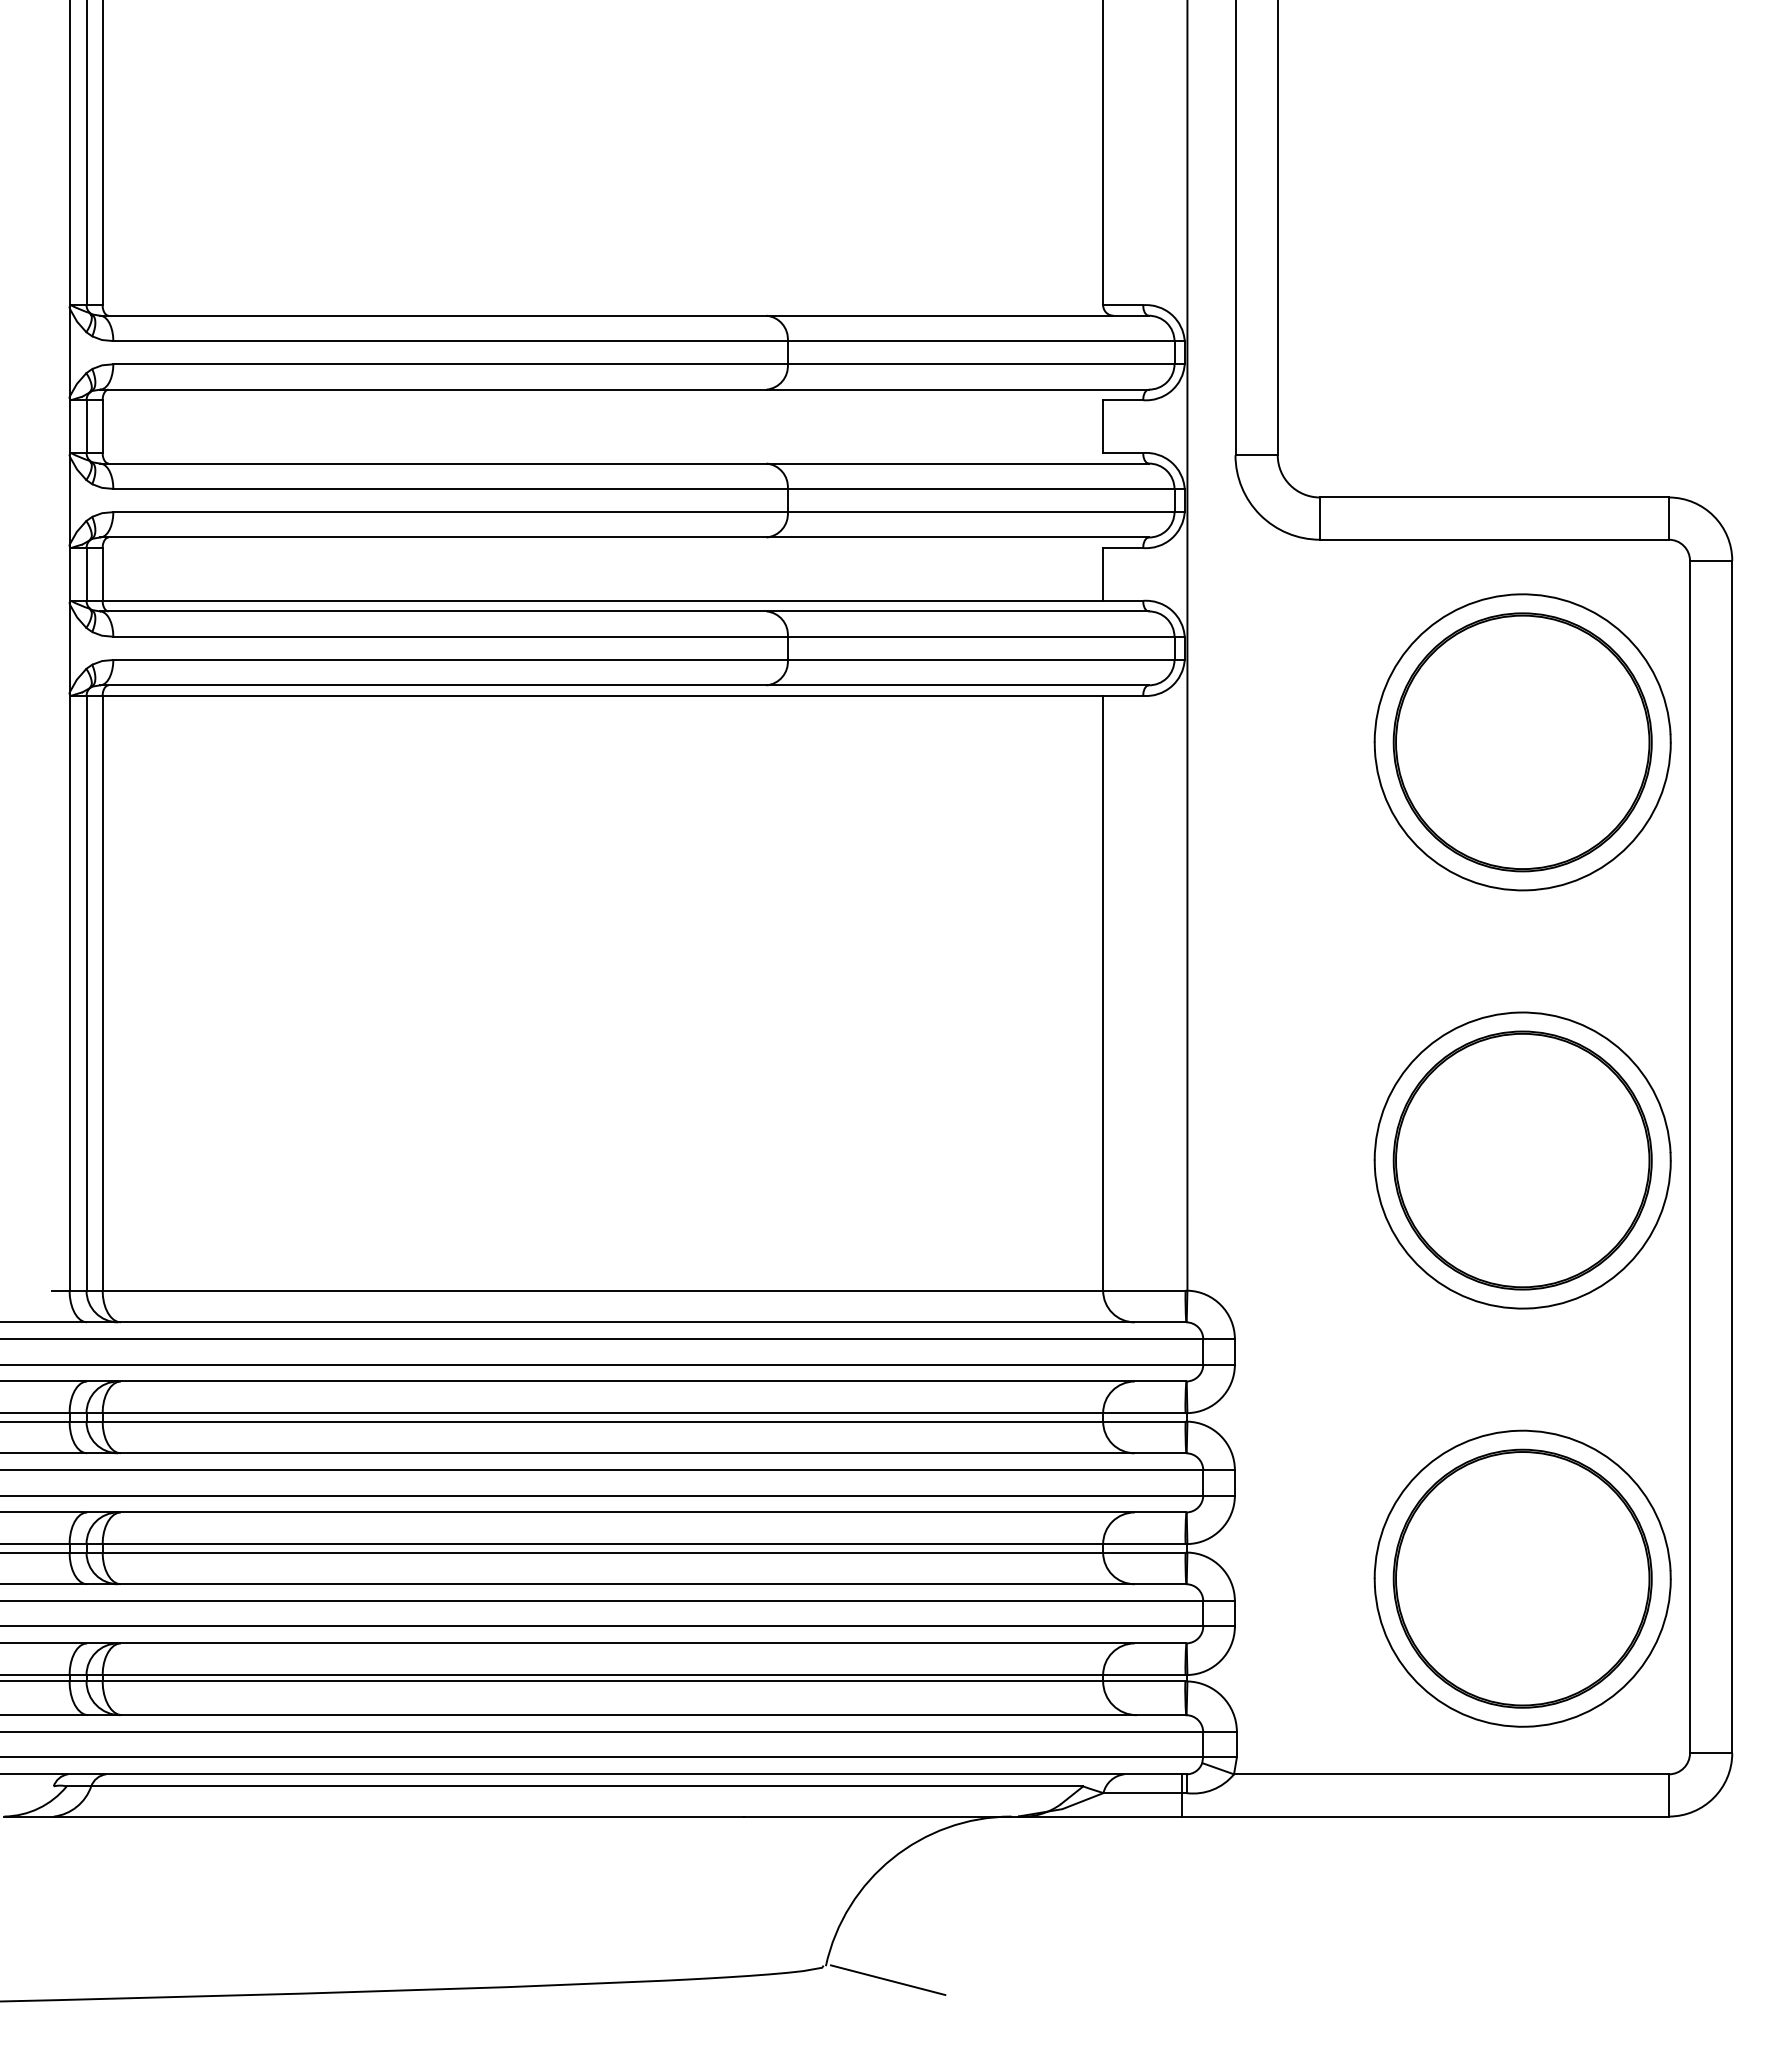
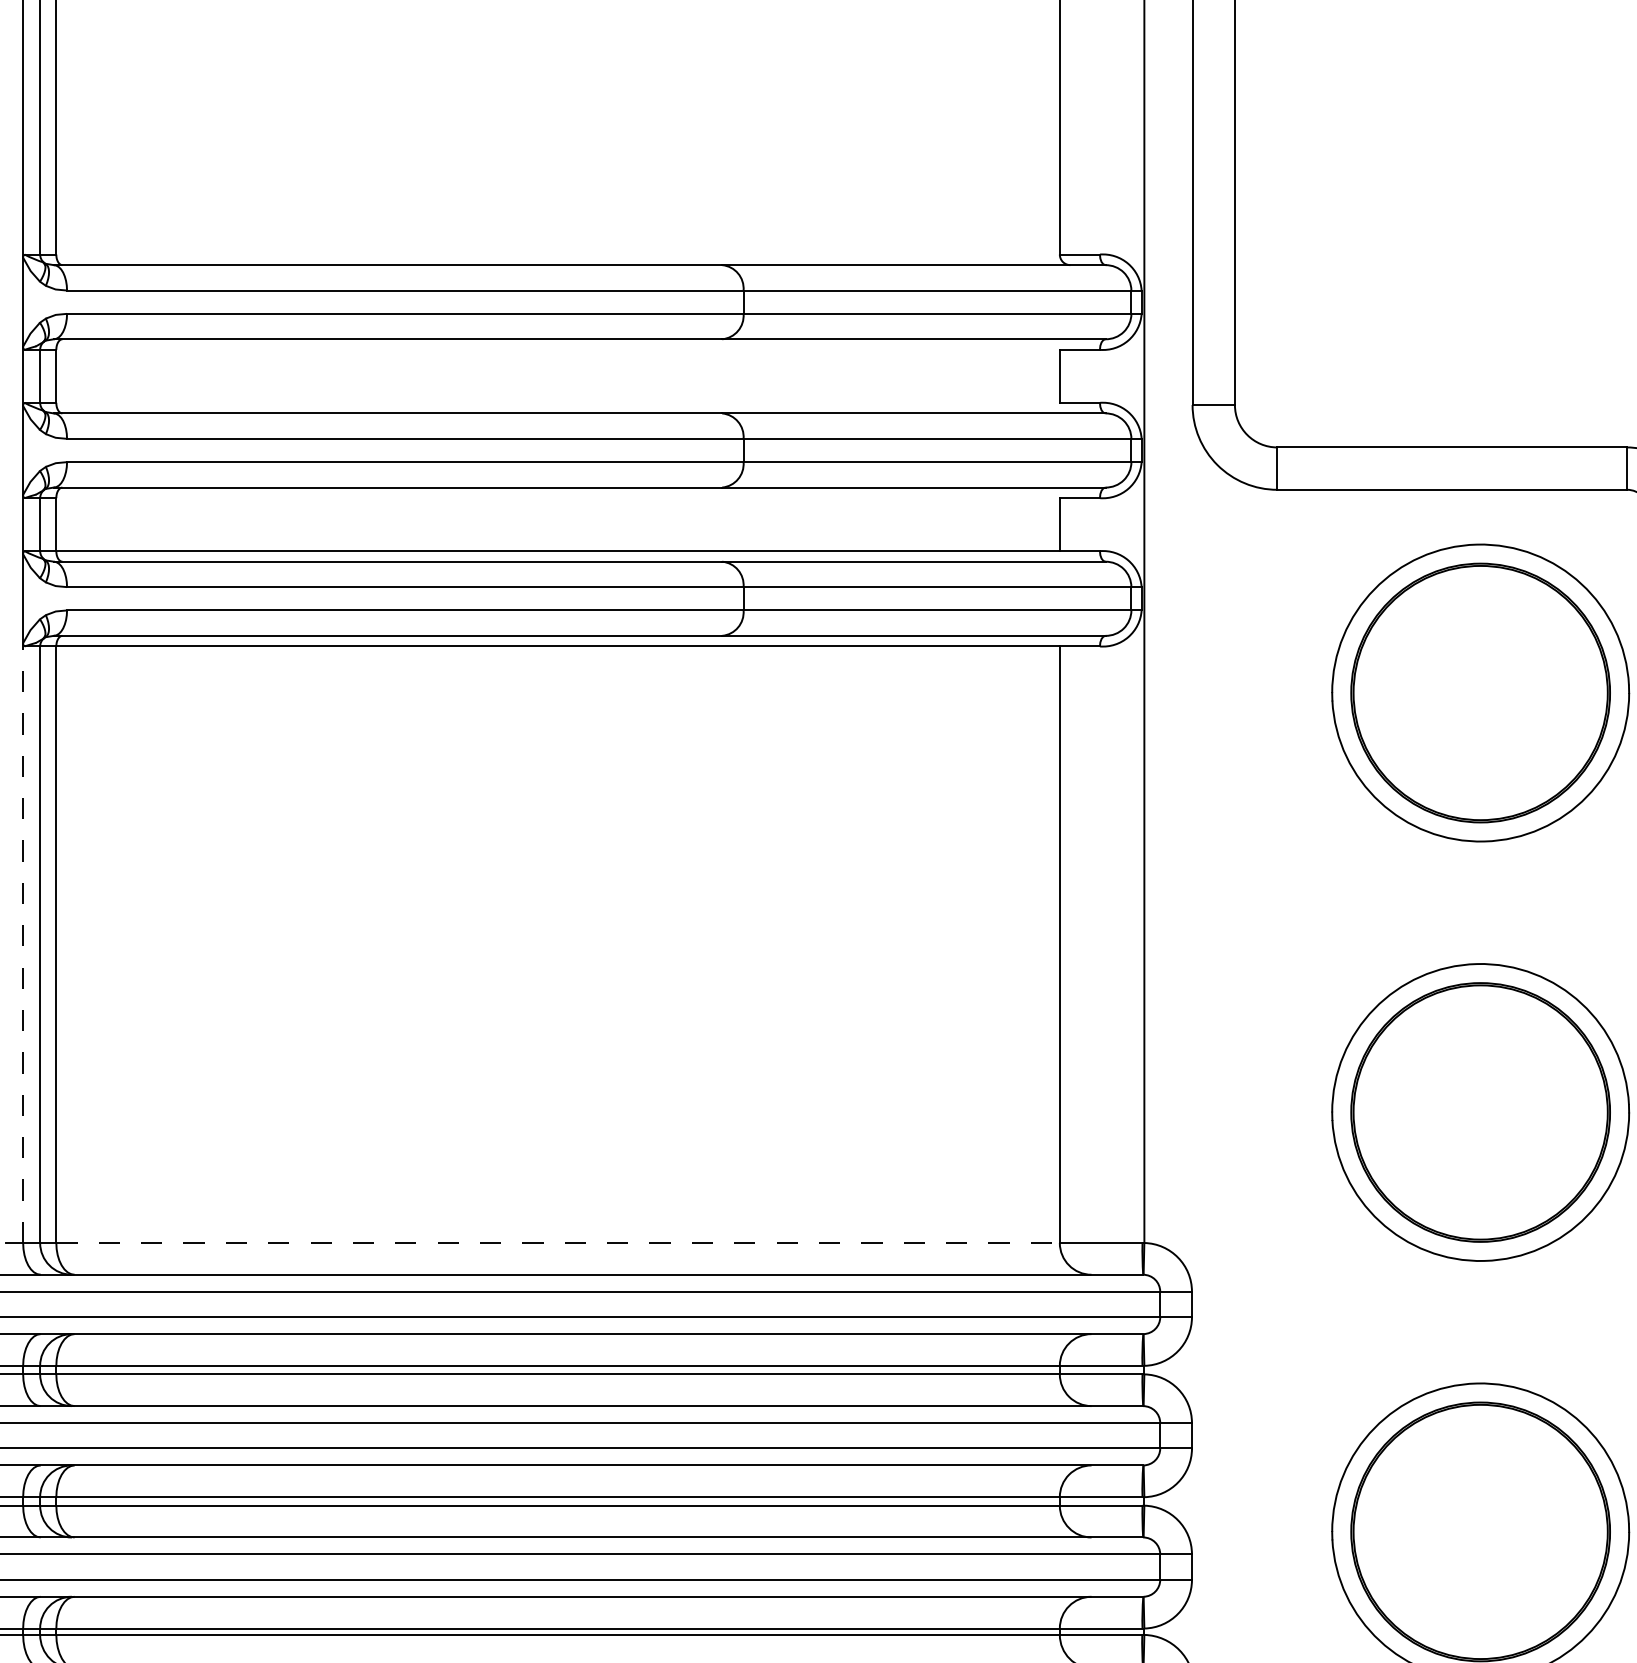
line: (69, 991) -> (23, 942), solid -> dashed
line: (603, 1290) -> (558, 1242), solid -> dashed

